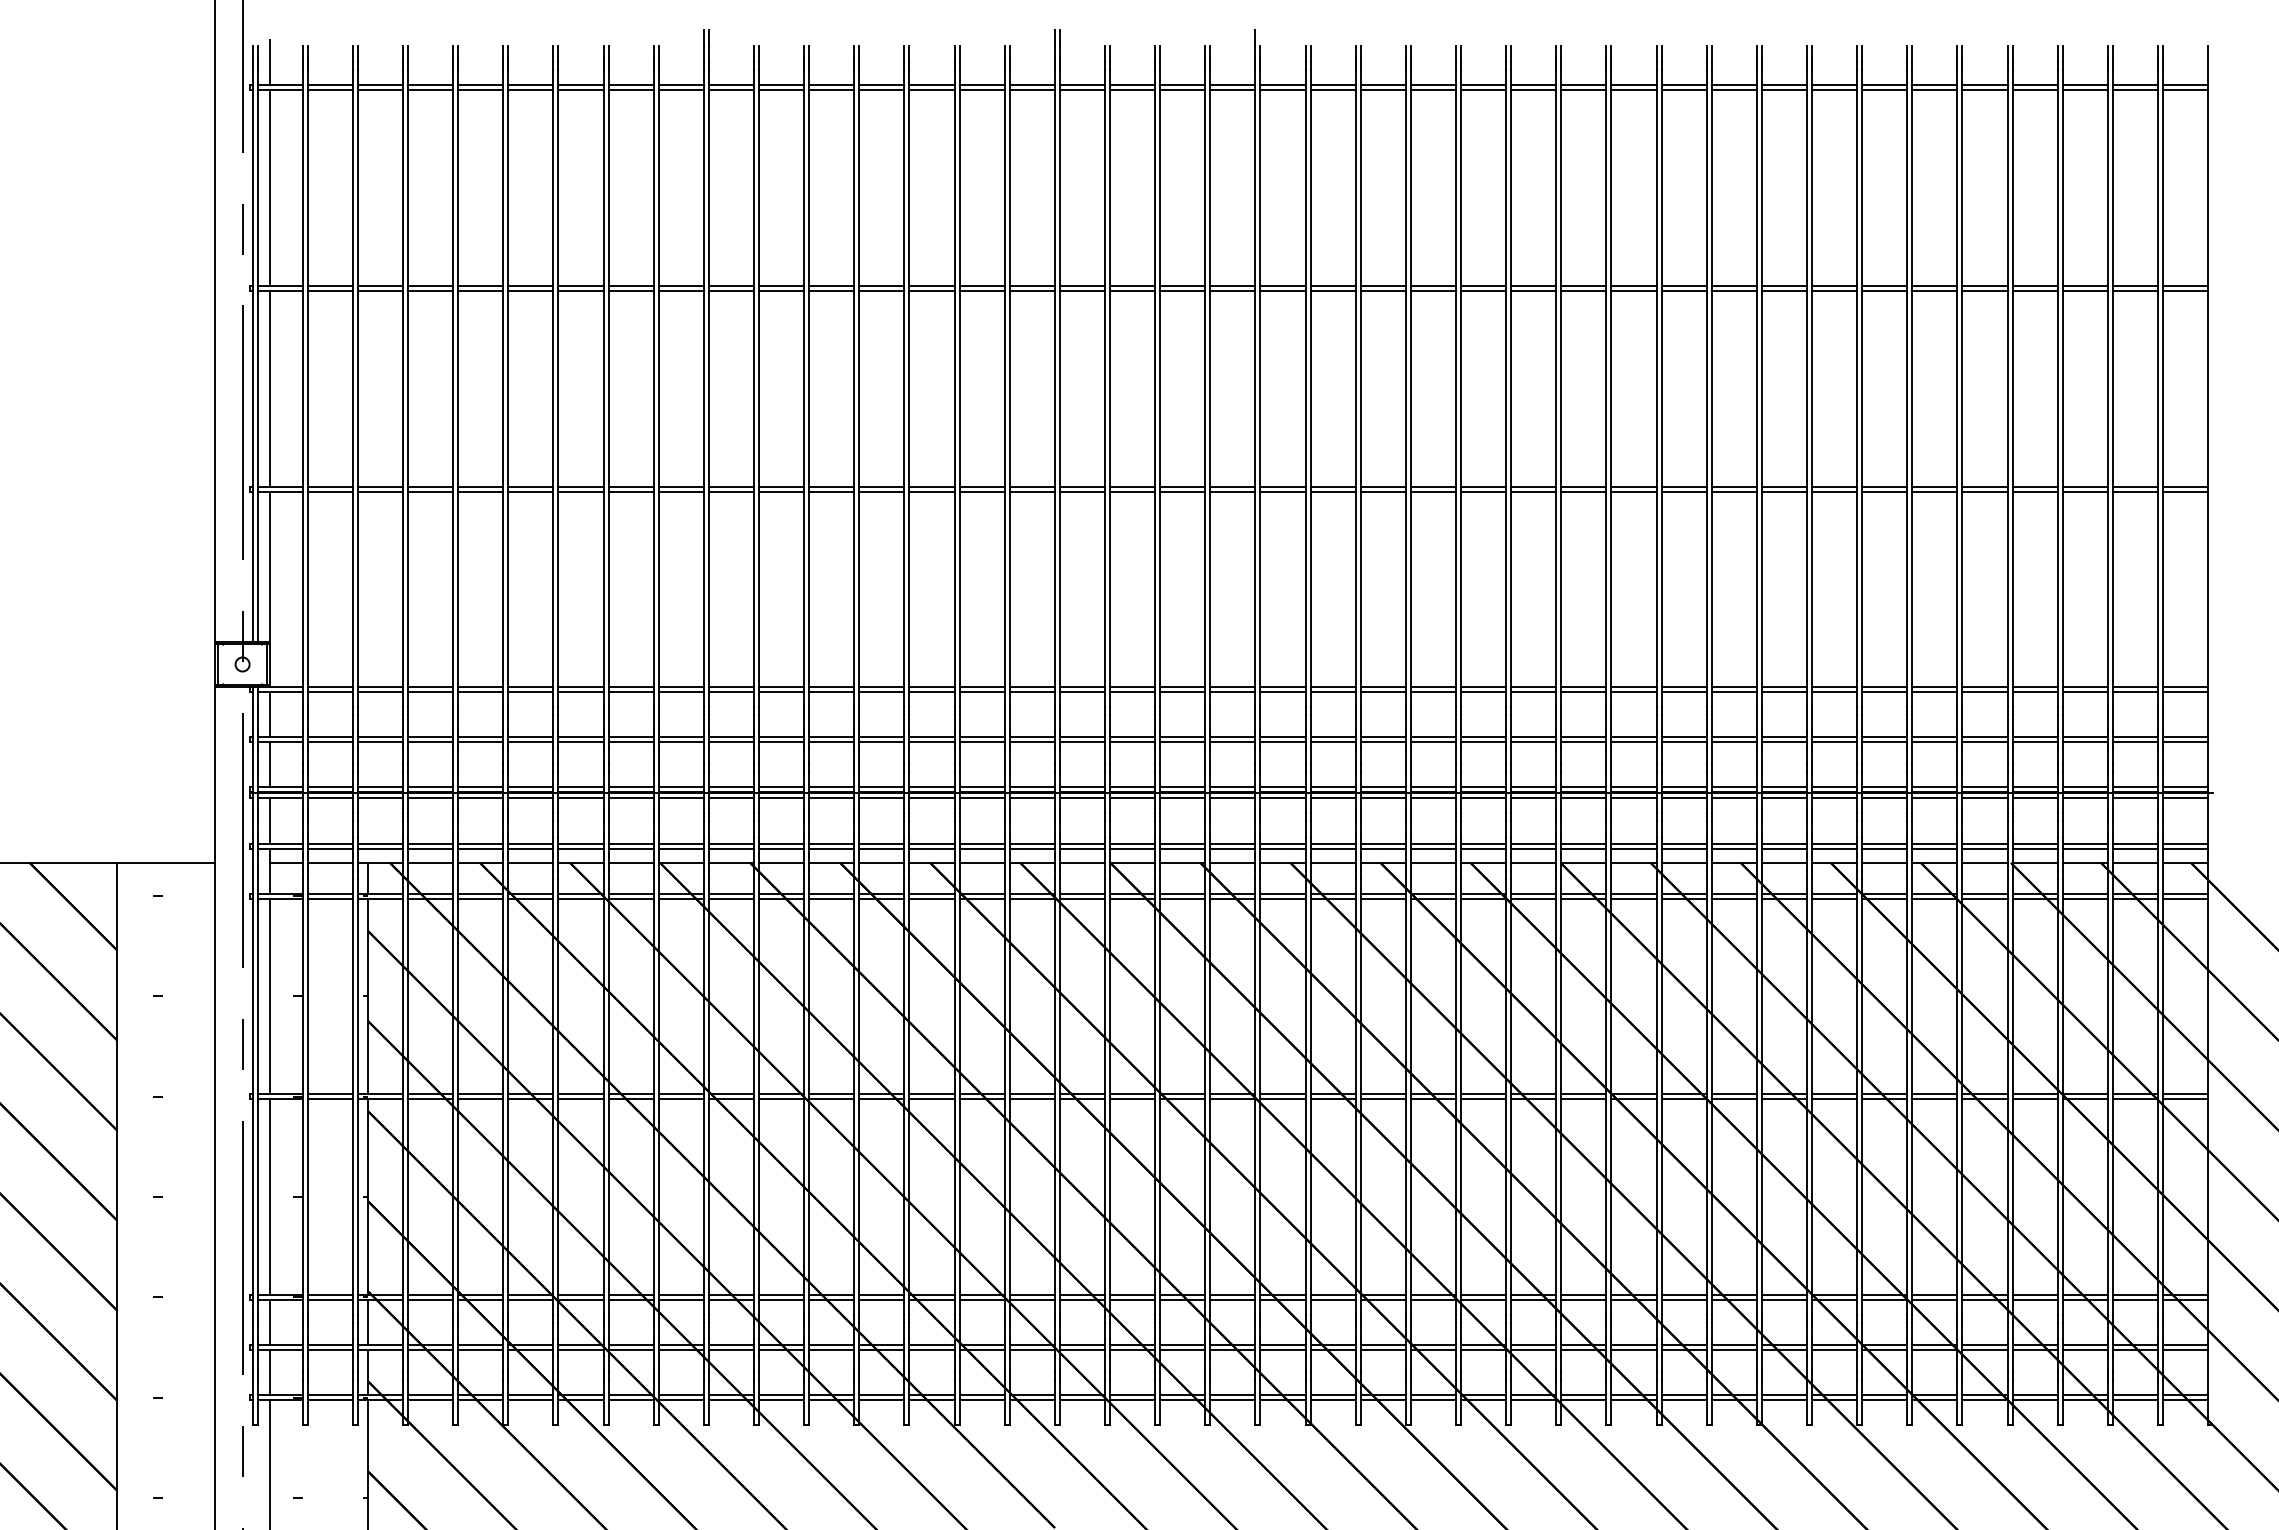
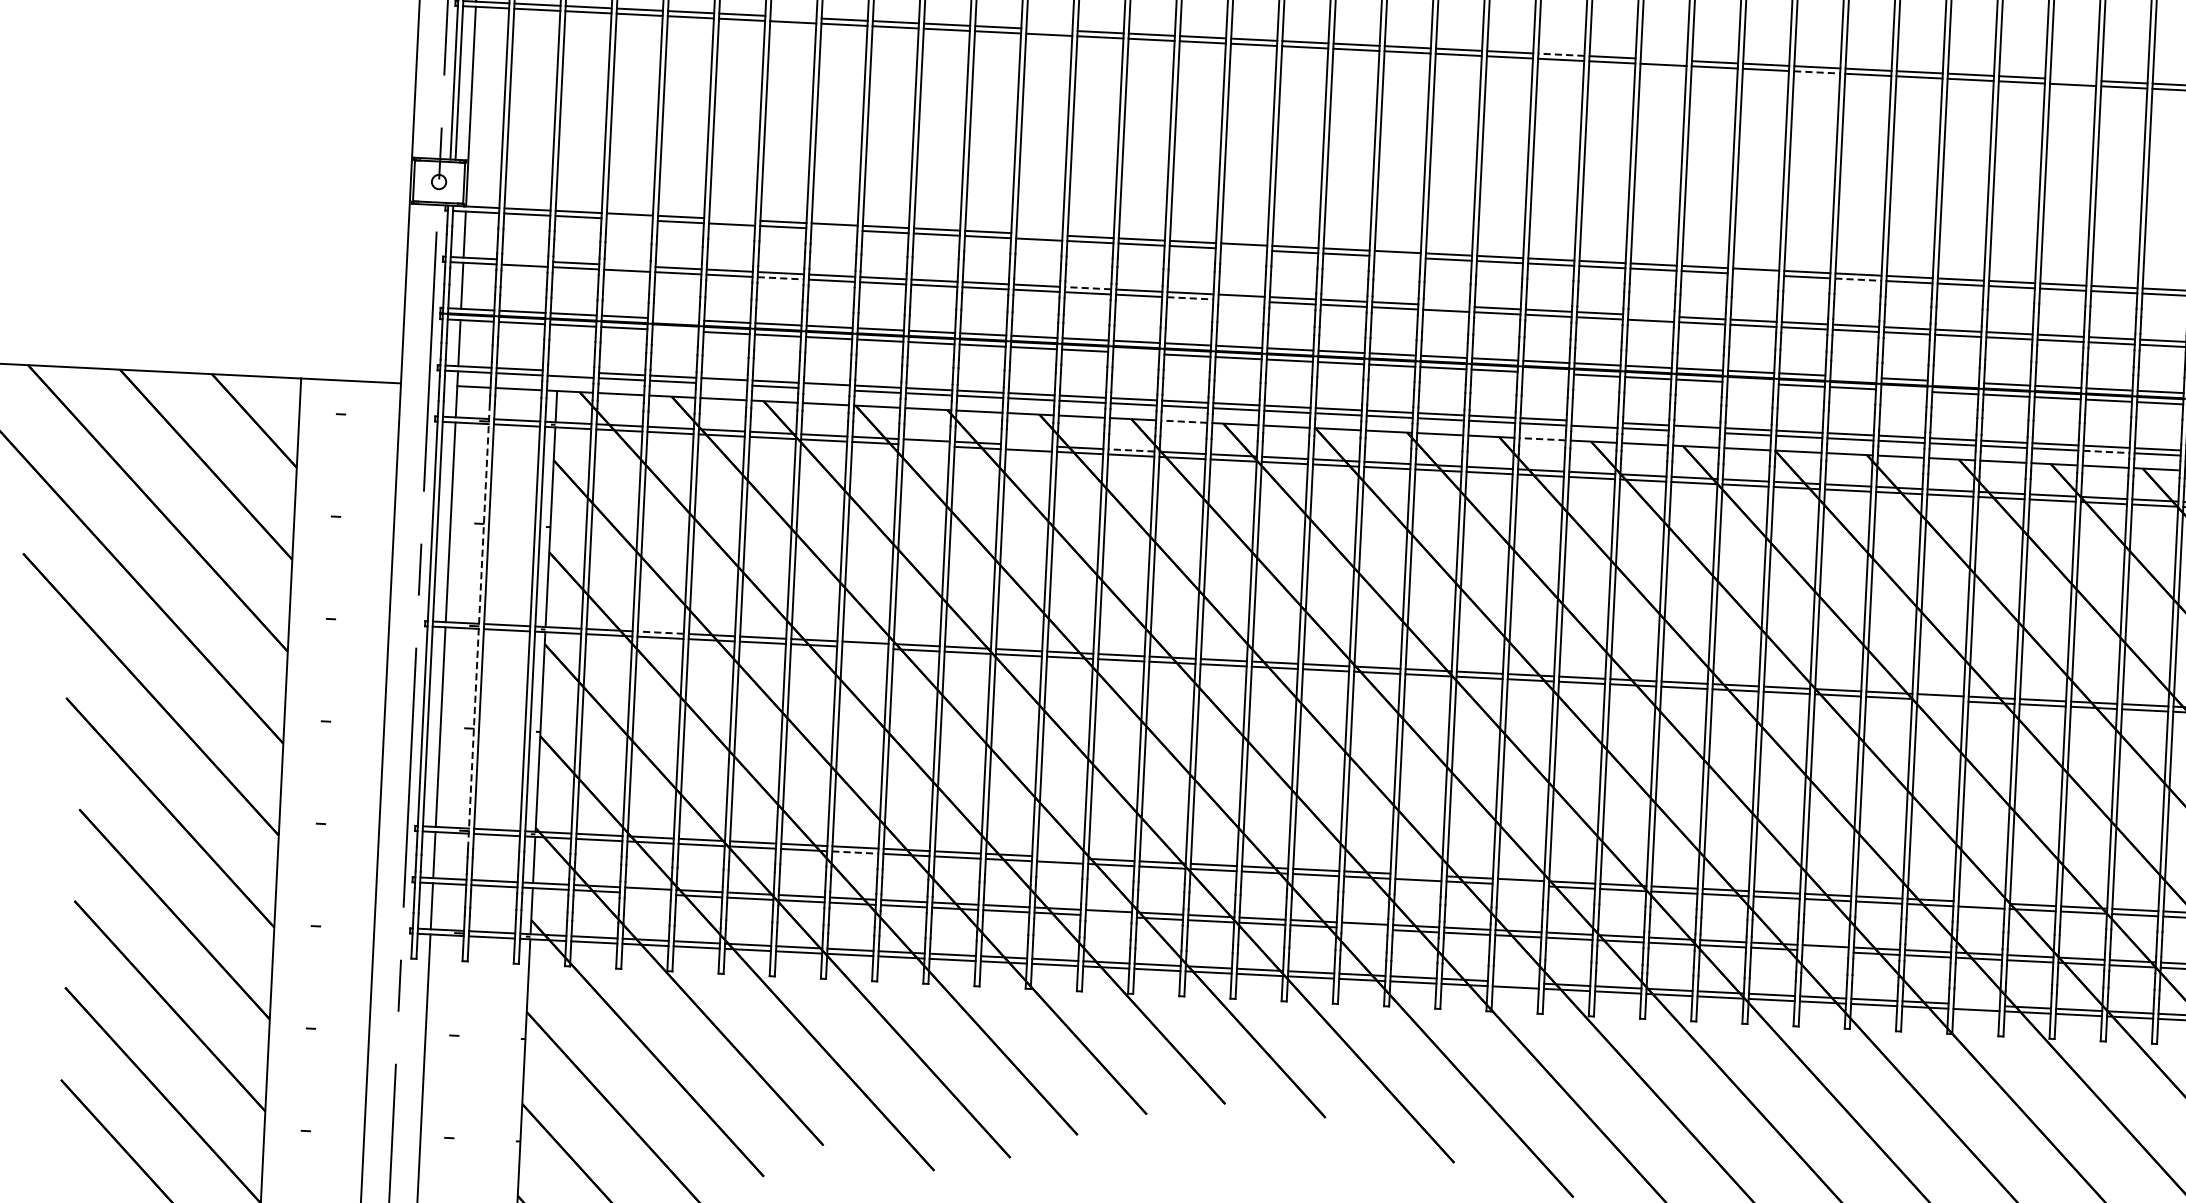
line: (580, 486) -> (792, 17), removed
line: (831, 486) -> (1049, 29), removed
line: (1333, 486) -> (1561, 54), solid -> dashed
line: (1433, 486) -> (1663, 59), removed
line: (1834, 486) -> (2073, 79), removed
line: (1583, 491) -> (1816, 72), solid -> dashed
line: (530, 687) -> (731, 219), removed
line: (831, 687) -> (1039, 234), removed
line: (430, 692) -> (629, 220), removed
line: (630, 692) -> (833, 230), removed
line: (1031, 692) -> (1243, 250), removed
line: (1182, 692) -> (1397, 257), removed
line: (1533, 692) -> (1755, 275), removed
line: (1634, 692) -> (1858, 280), solid -> dashed
line: (329, 737) -> (524, 260), removed
line: (430, 737) -> (627, 265), removed
line: (881, 737) -> (1087, 288), solid -> dashed
line: (1232, 737) -> (1446, 306), removed
line: (1433, 737) -> (1651, 316), removed
line: (581, 742) -> (781, 278), solid -> dashed
line: (982, 742) -> (1190, 298), solid -> dashed
line: (1031, 742) -> (1240, 301), removed
line: (480, 787) -> (675, 319), removed
line: (1633, 787) -> (1853, 377), removed
line: (1733, 787) -> (1955, 382), removed
line: (480, 798) -> (675, 330), removed
line: (931, 798) -> (1135, 353), removed
line: (1332, 798) -> (1545, 373), removed
line: (1533, 798) -> (1750, 383), removed
line: (1683, 798) -> (1903, 390), removed
line: (380, 843) -> (570, 371), removed
line: (1382, 843) -> (1593, 421), removed
line: (530, 848) -> (723, 384), removed
line: (630, 848) -> (825, 389), removed
line: (1483, 848) -> (1696, 431), removed
line: (1884, 848) -> (2106, 451), solid -> dashed
line: (982, 863) -> (1184, 422), solid -> dashed
line: (1333, 863) -> (1542, 439), solid -> dashed
line: (831, 893) -> (1028, 445), removed
line: (932, 893) -> (1132, 450), solid -> dashed
line: (731, 898) -> (926, 445), removed
line: (480, 1094) -> (660, 632), solid -> dashed
line: (302, 1097) -> (478, 627), solid -> dashed
line: (680, 1099) -> (864, 648), removed
line: (1733, 1099) -> (1939, 700), removed
line: (881, 1294) -> (1059, 857), removed
line: (1232, 1294) -> (1418, 874), removed
line: (1783, 1294) -> (1980, 902), removed
line: (681, 1299) -> (855, 852), solid -> dashed
line: (1332, 1299) -> (1520, 884), removed
line: (480, 1349) -> (647, 893), removed
line: (931, 1349) -> (1108, 915), removed
line: (1182, 1349) -> (1364, 928), removed
line: (1633, 1349) -> (1824, 950), removed
line: (1332, 1395) -> (1515, 982), removed
line: (1783, 1395) -> (1975, 1005), removed

